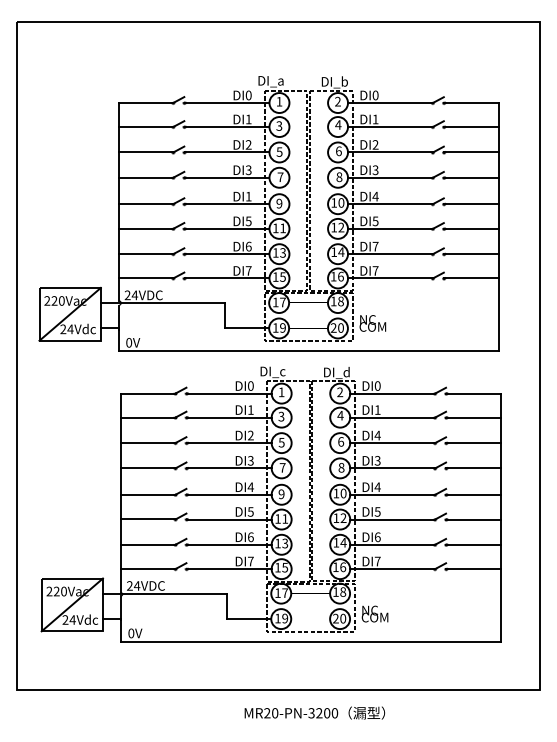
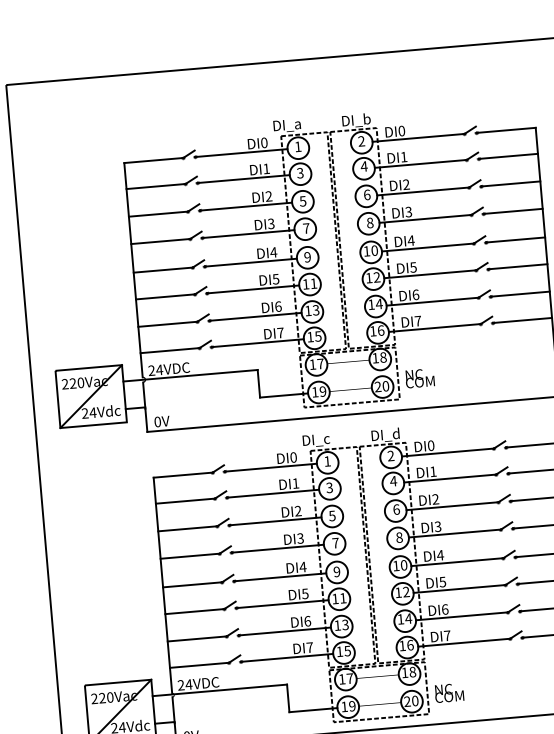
text: (248, 196) -> (273, 252), DI1 -> DI4
text: (375, 246) -> (415, 294), DI7 -> DI6
text: (377, 435) -> (435, 499), DI4 -> DI2

